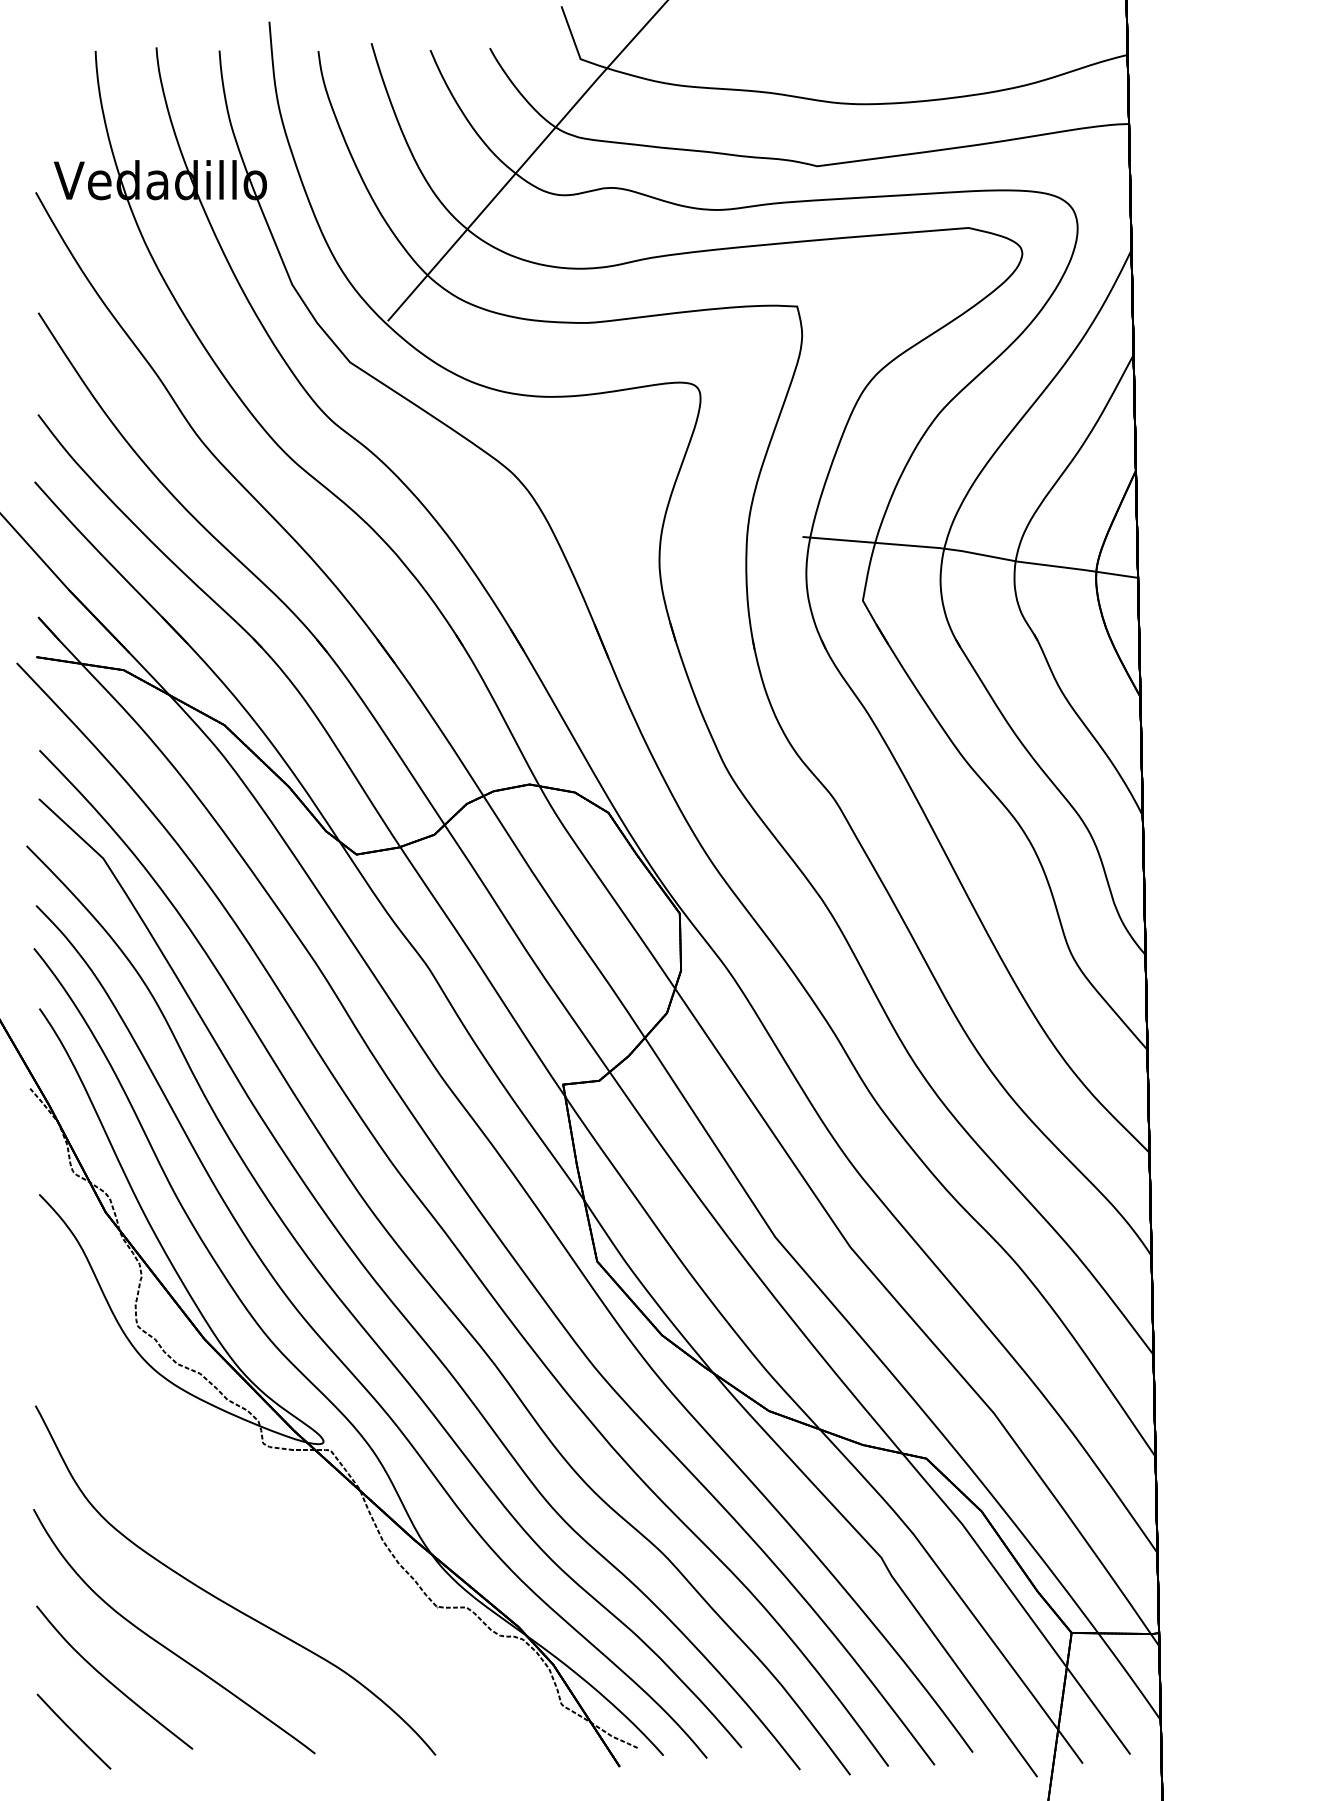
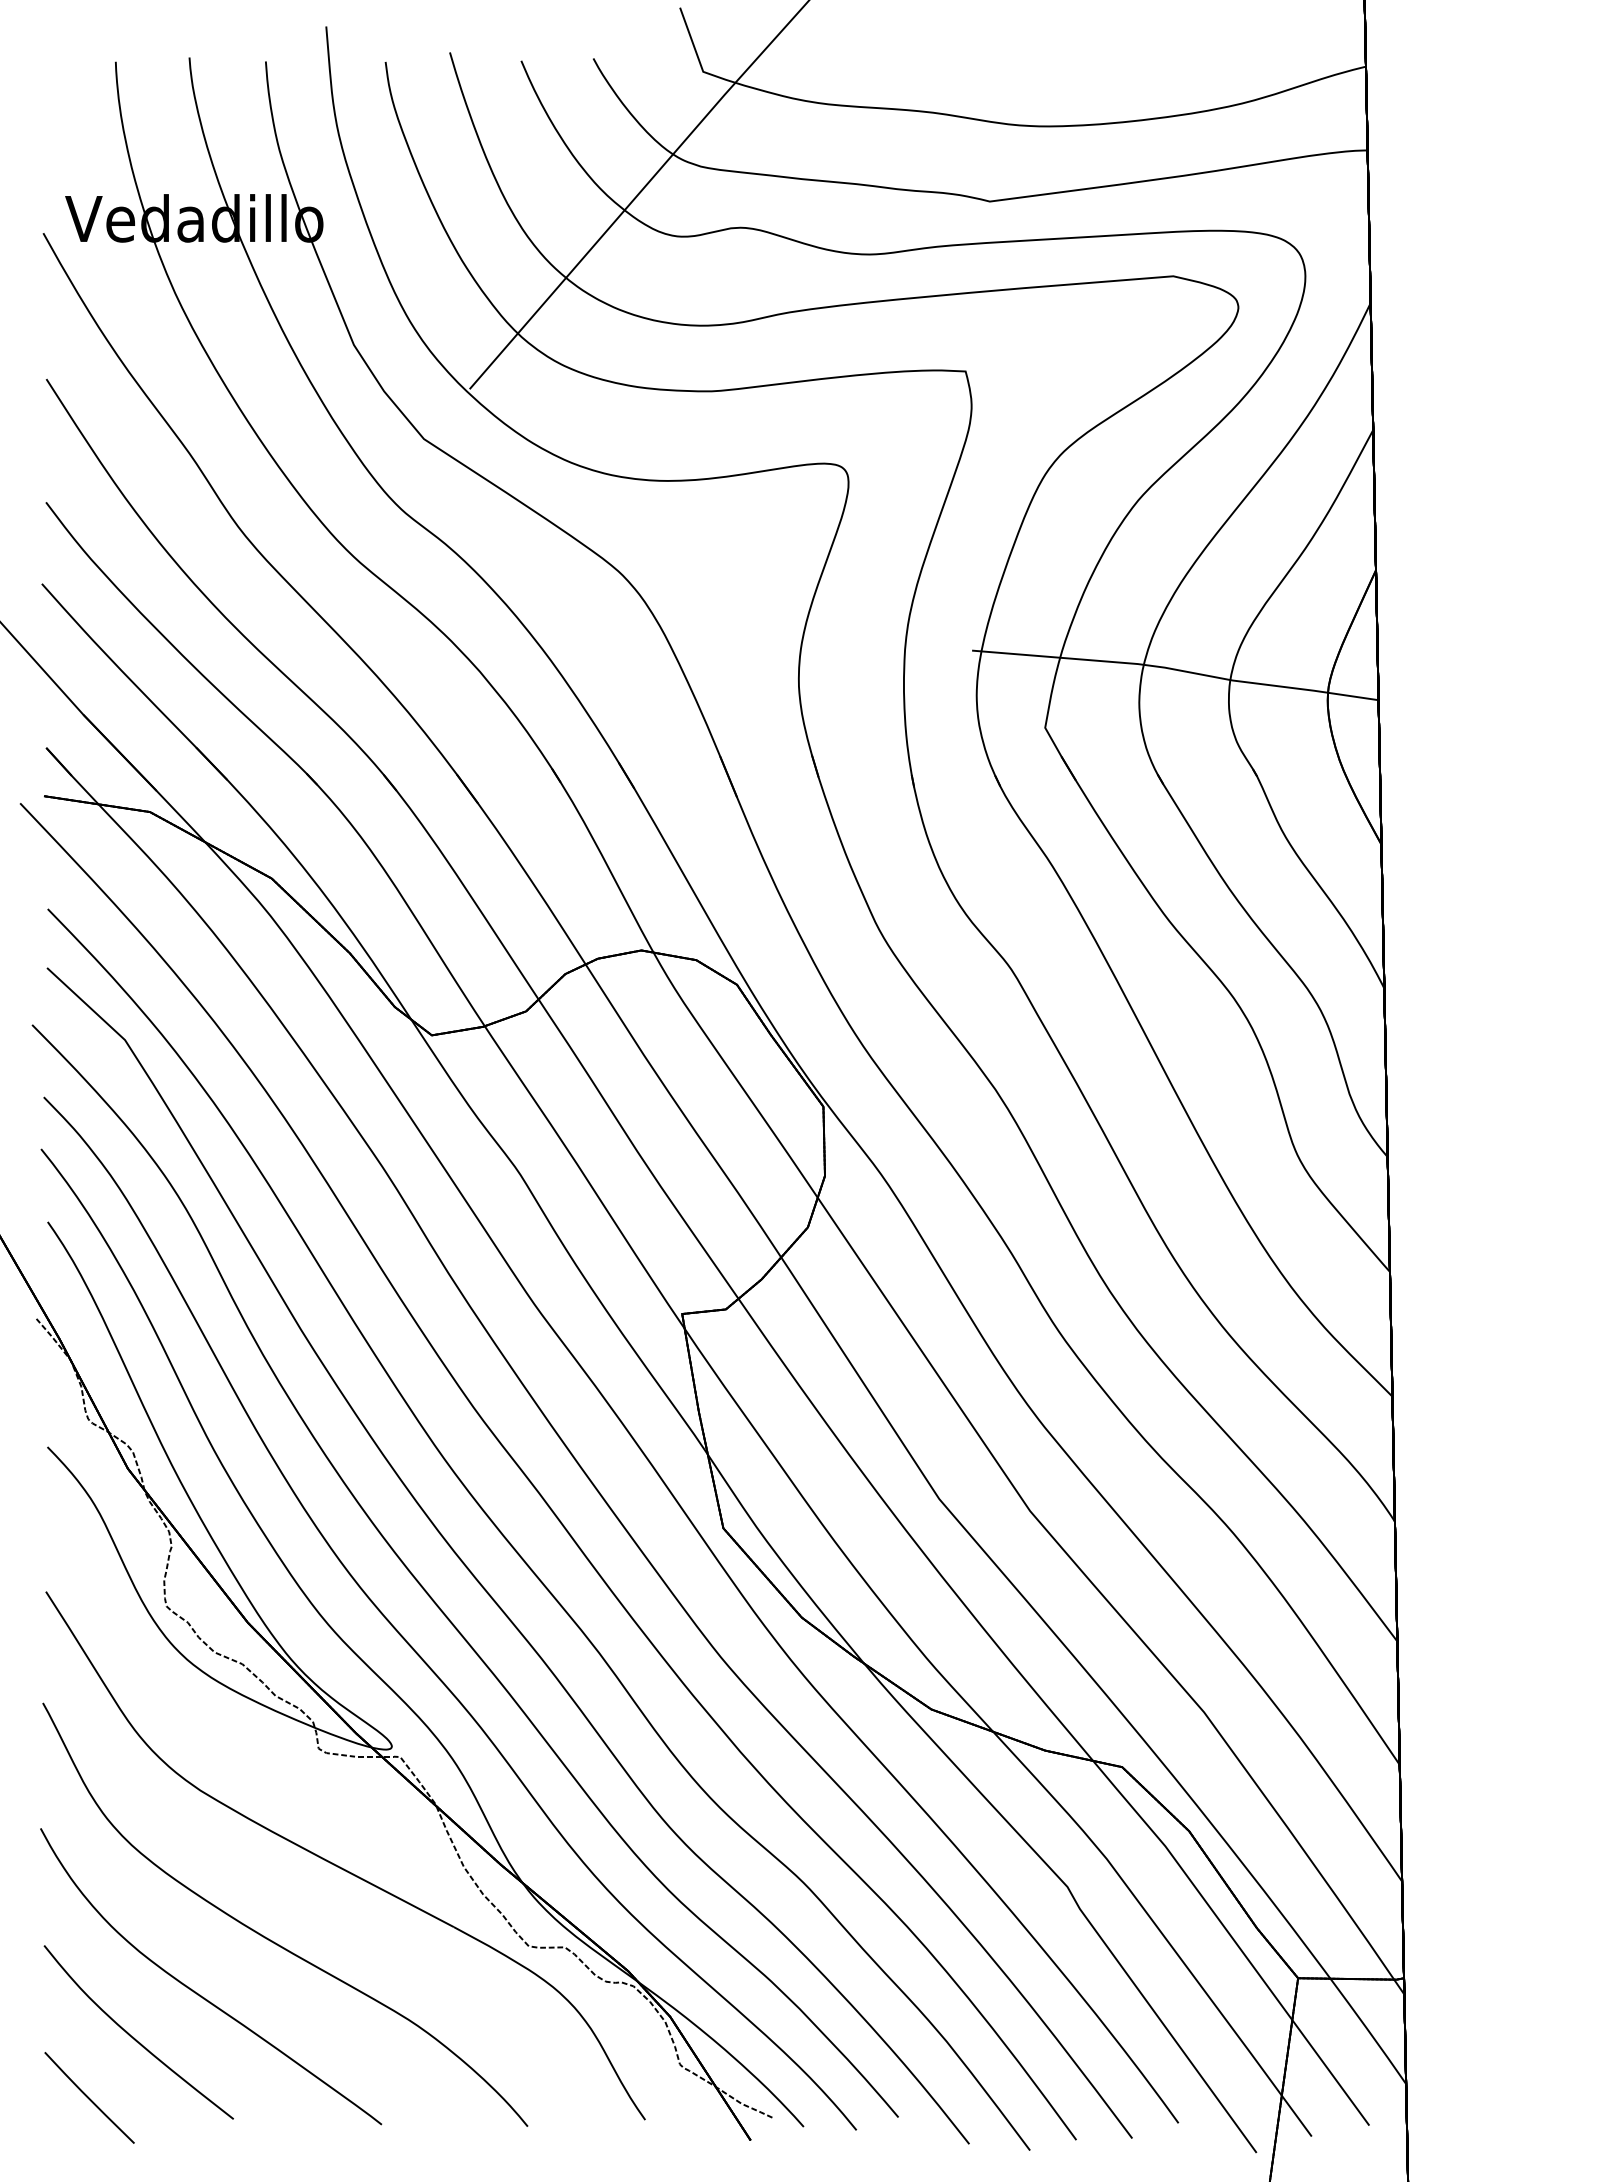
part: (281, 1540) -> (340, 1866), added

